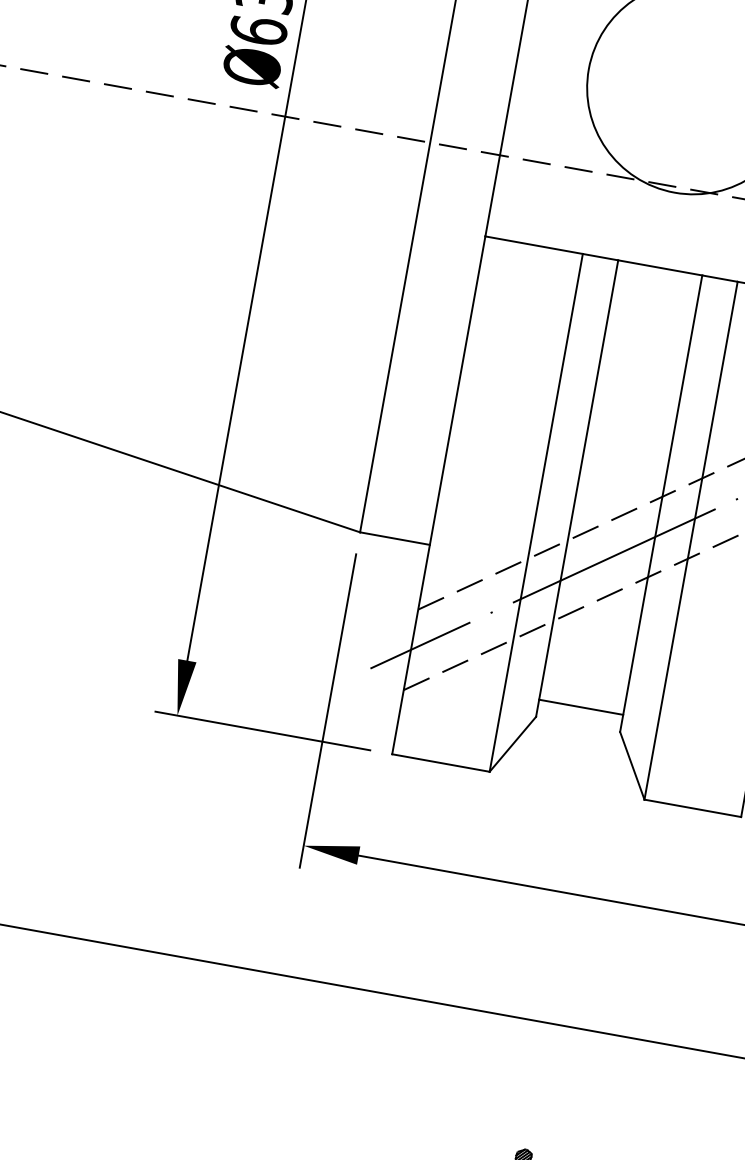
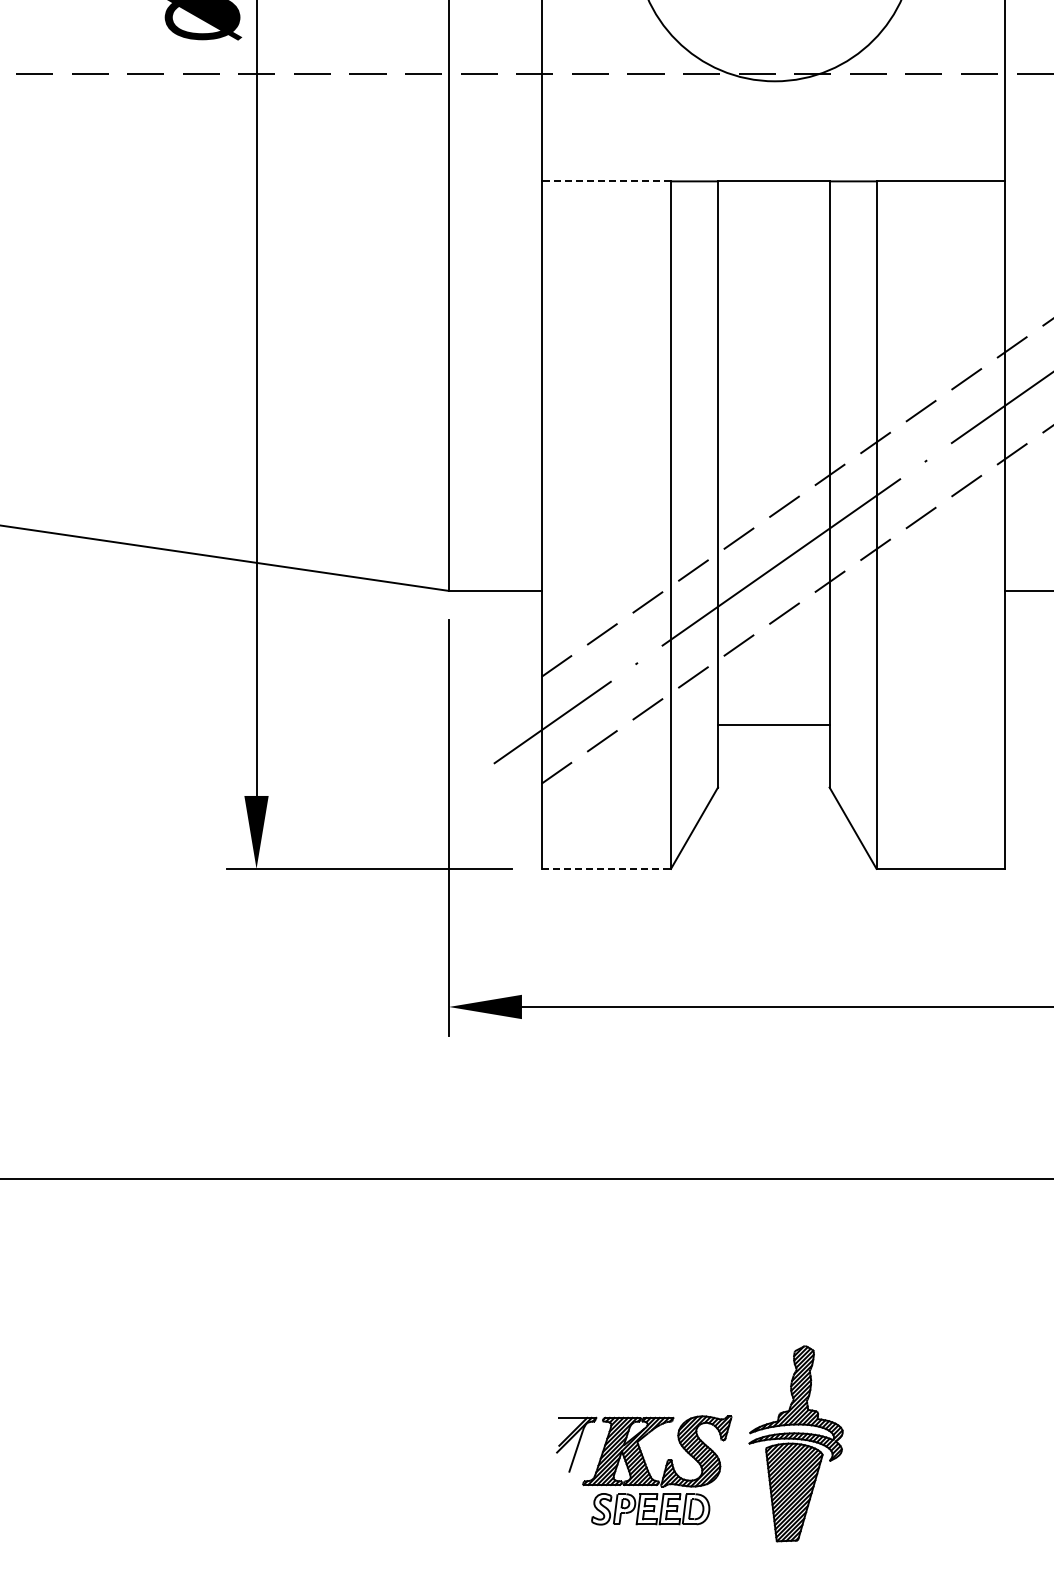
line: (534, 245) -> (606, 181), solid -> dashed
line: (581, 707) -> (773, 724), moved
line: (441, 762) -> (606, 868), solid -> dashed

